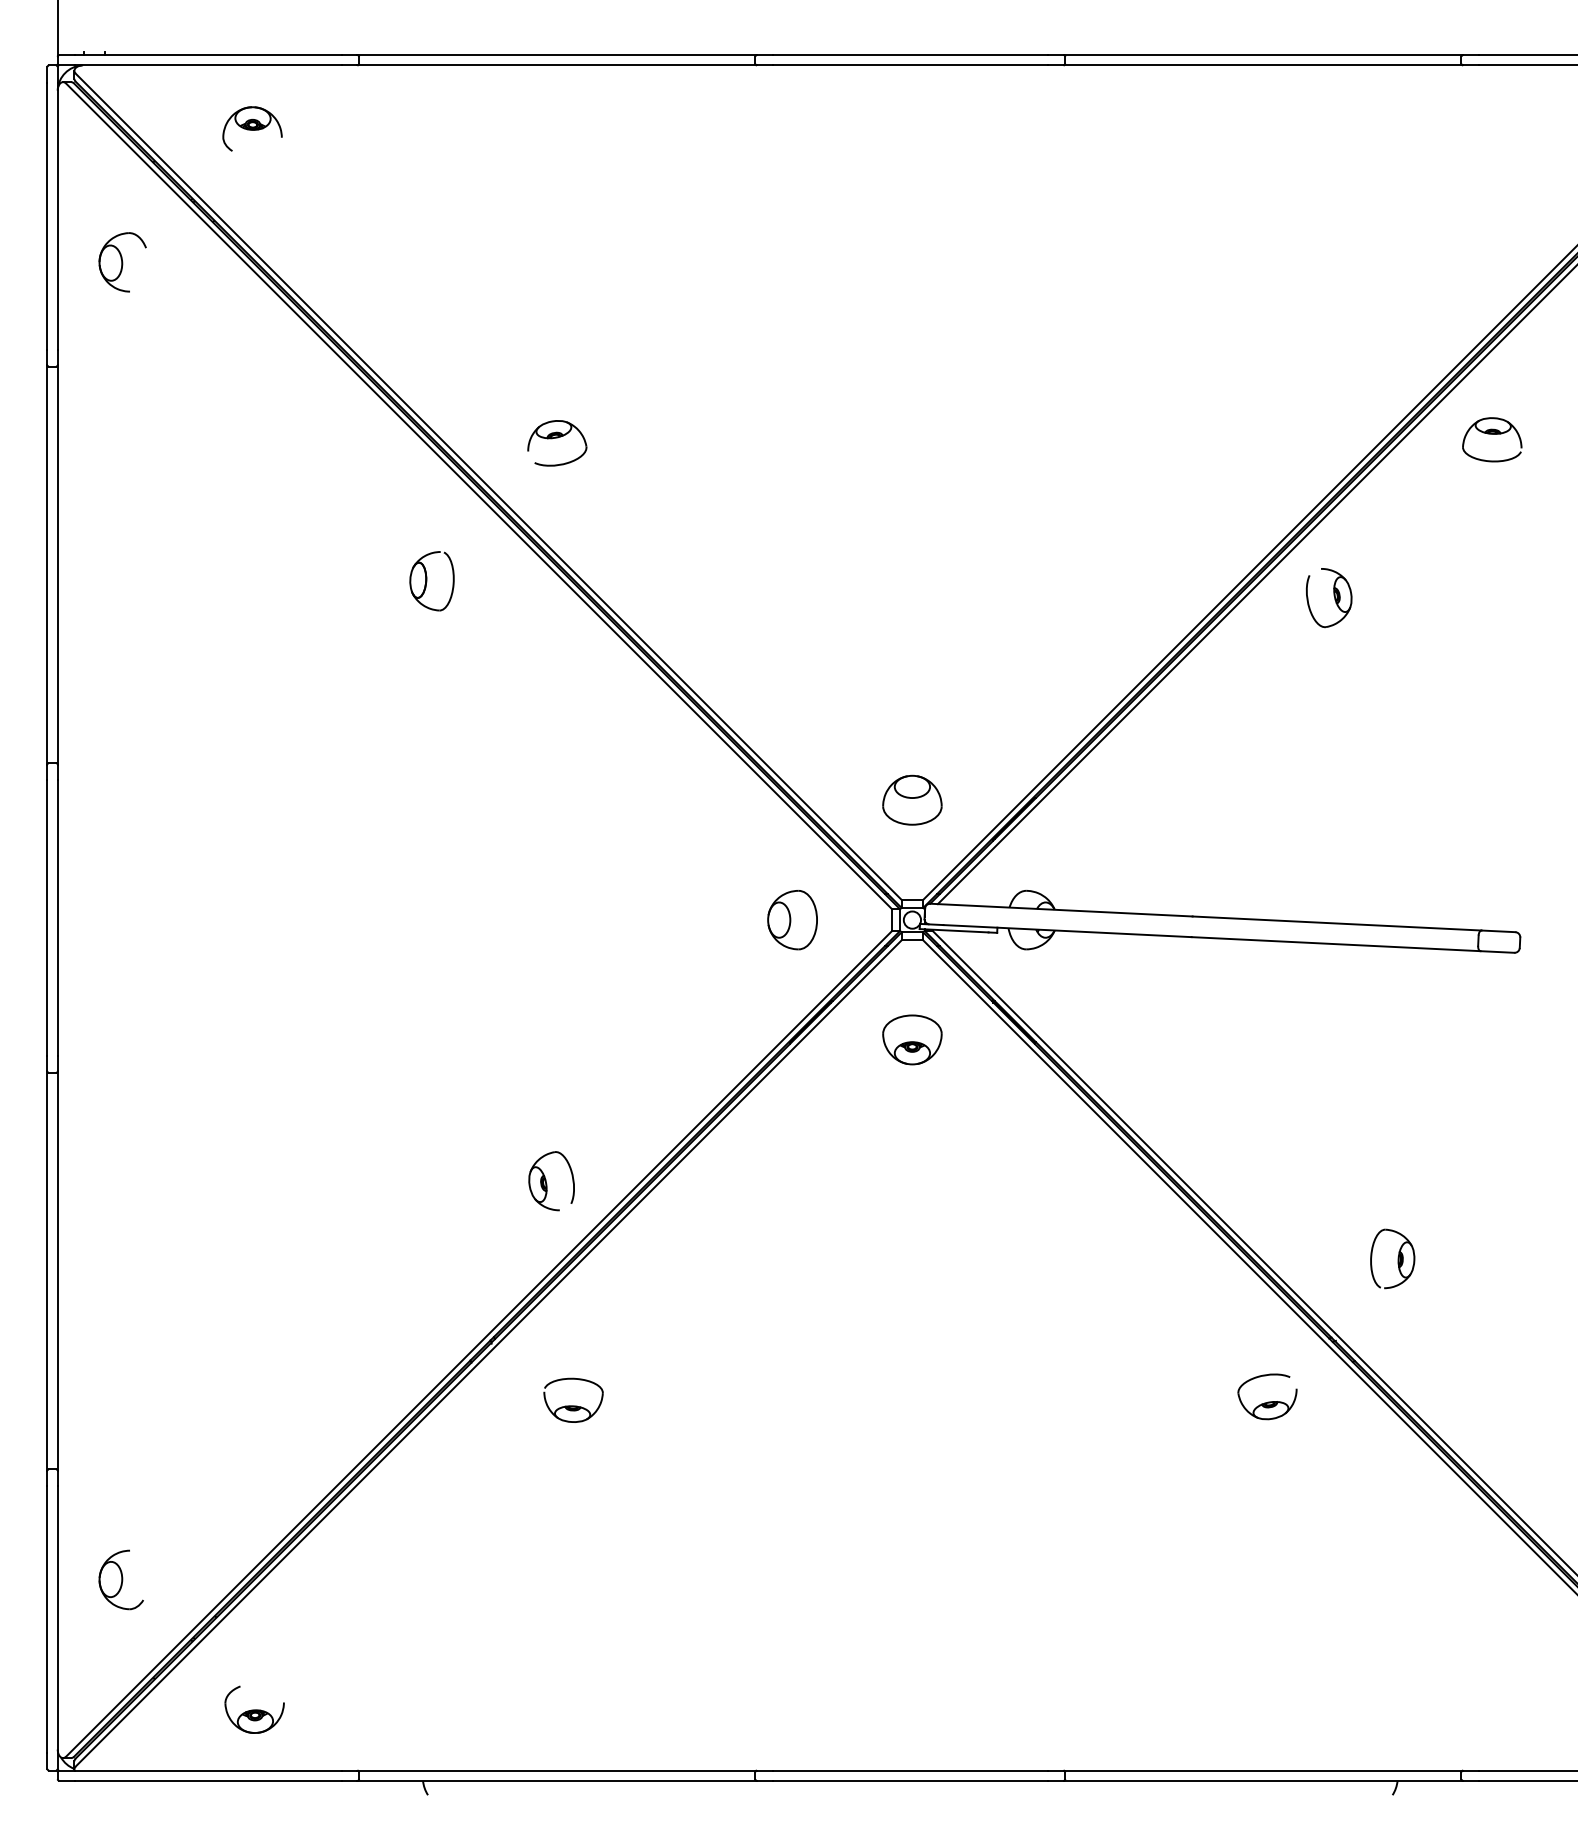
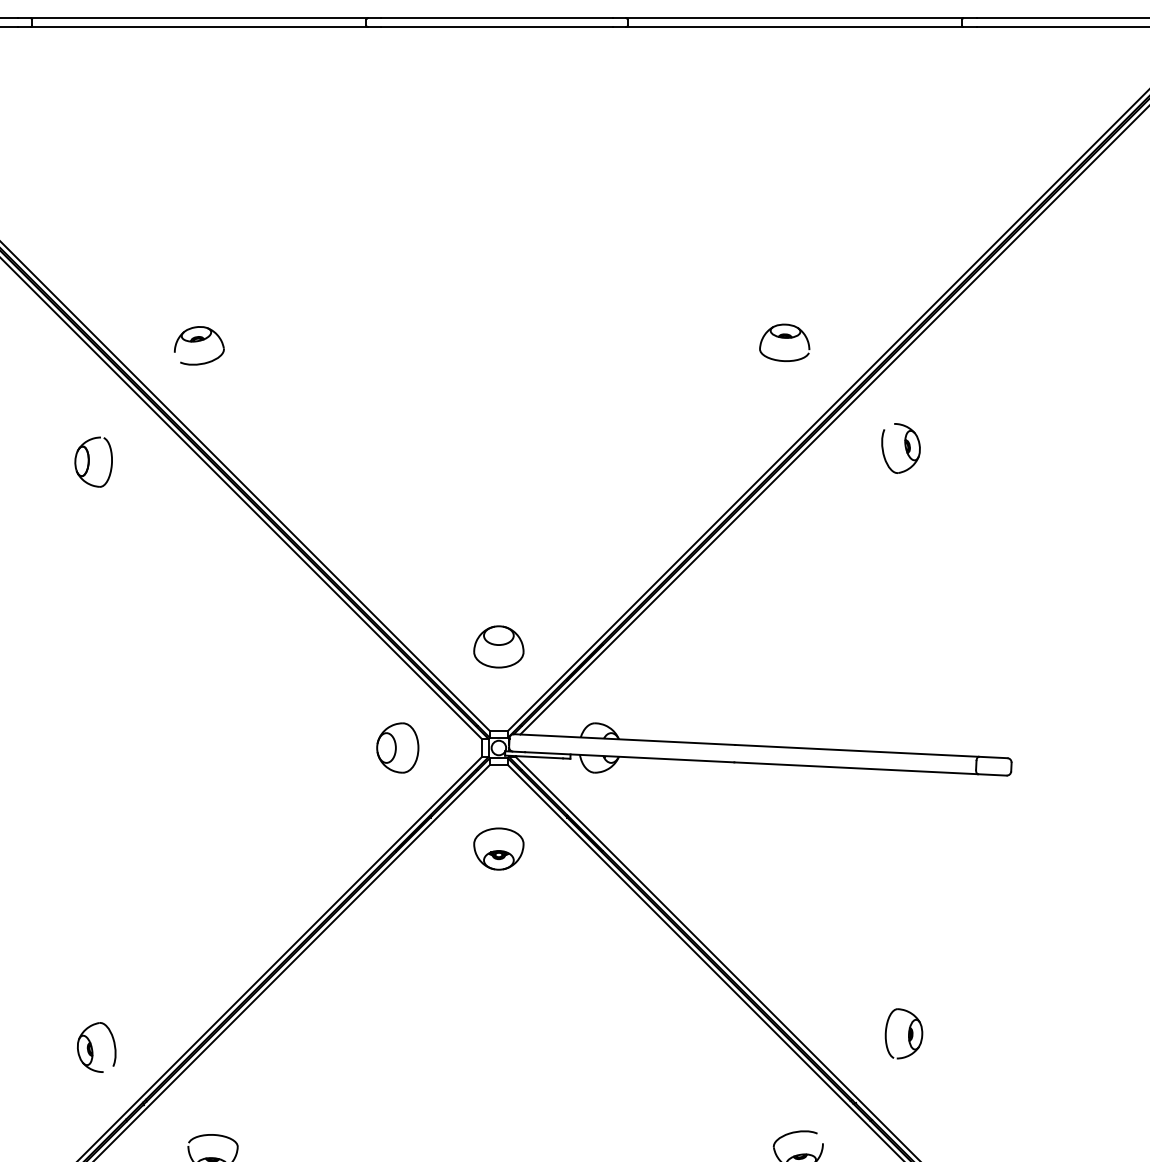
part: (1492, 439) -> (784, 342), moved
part: (1328, 598) -> (900, 448), moved
part: (551, 1181) -> (96, 1047), moved

